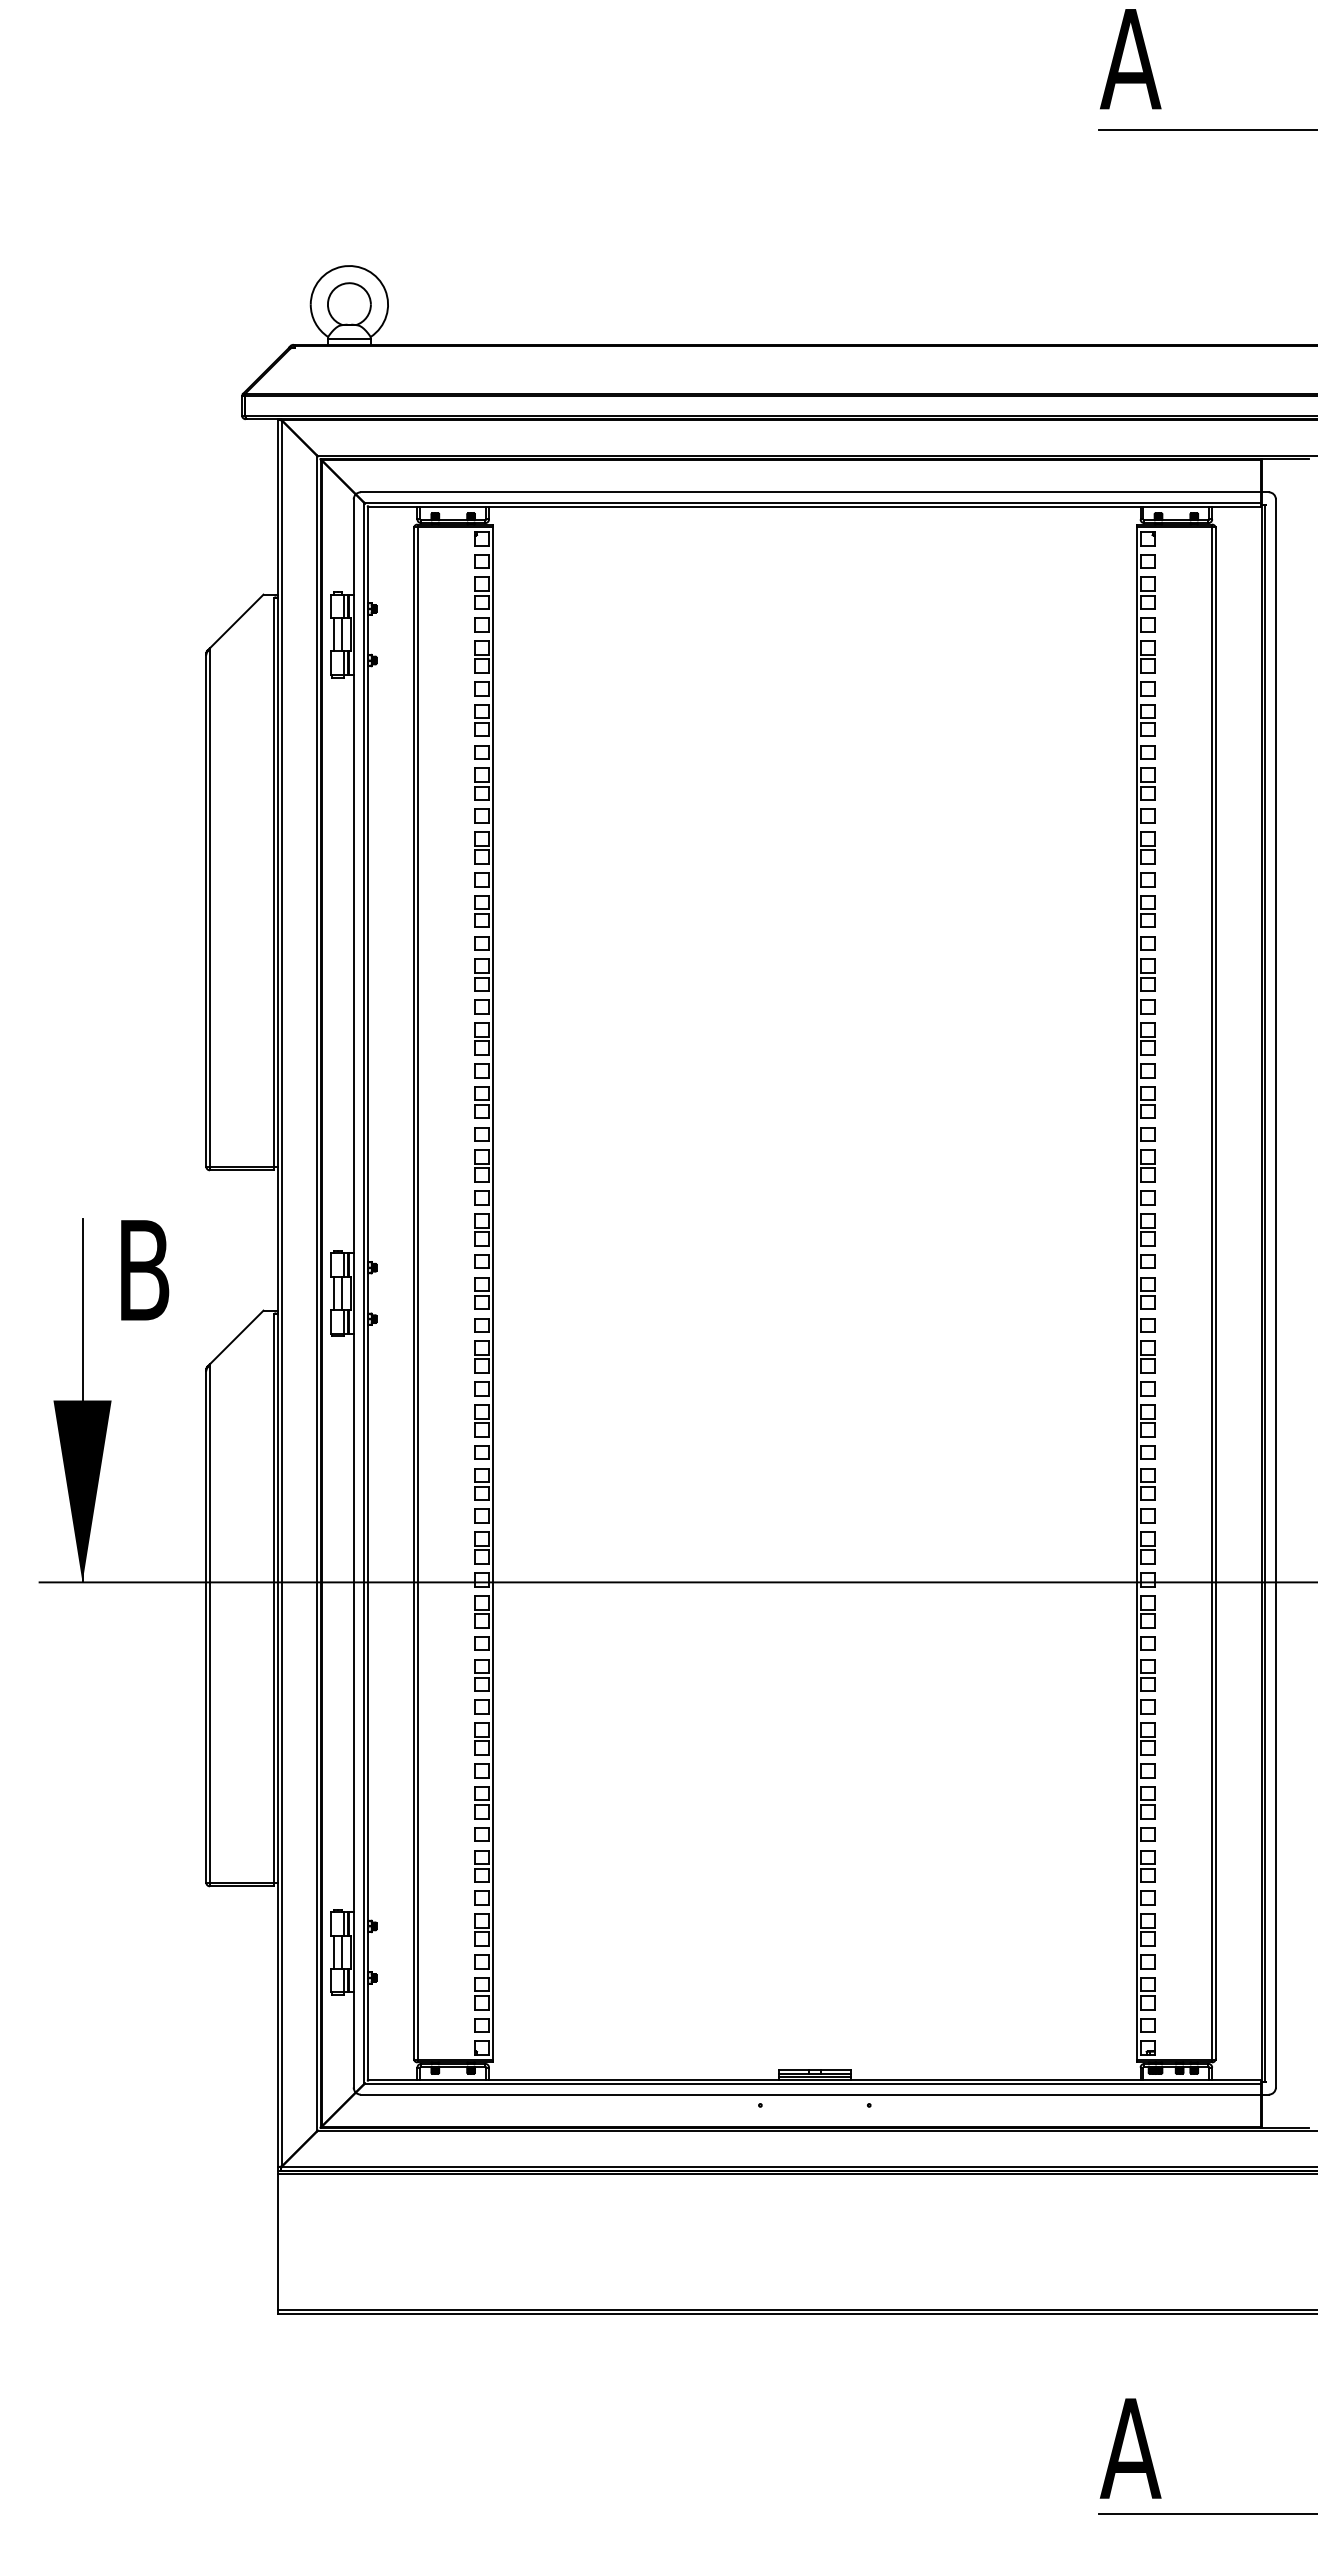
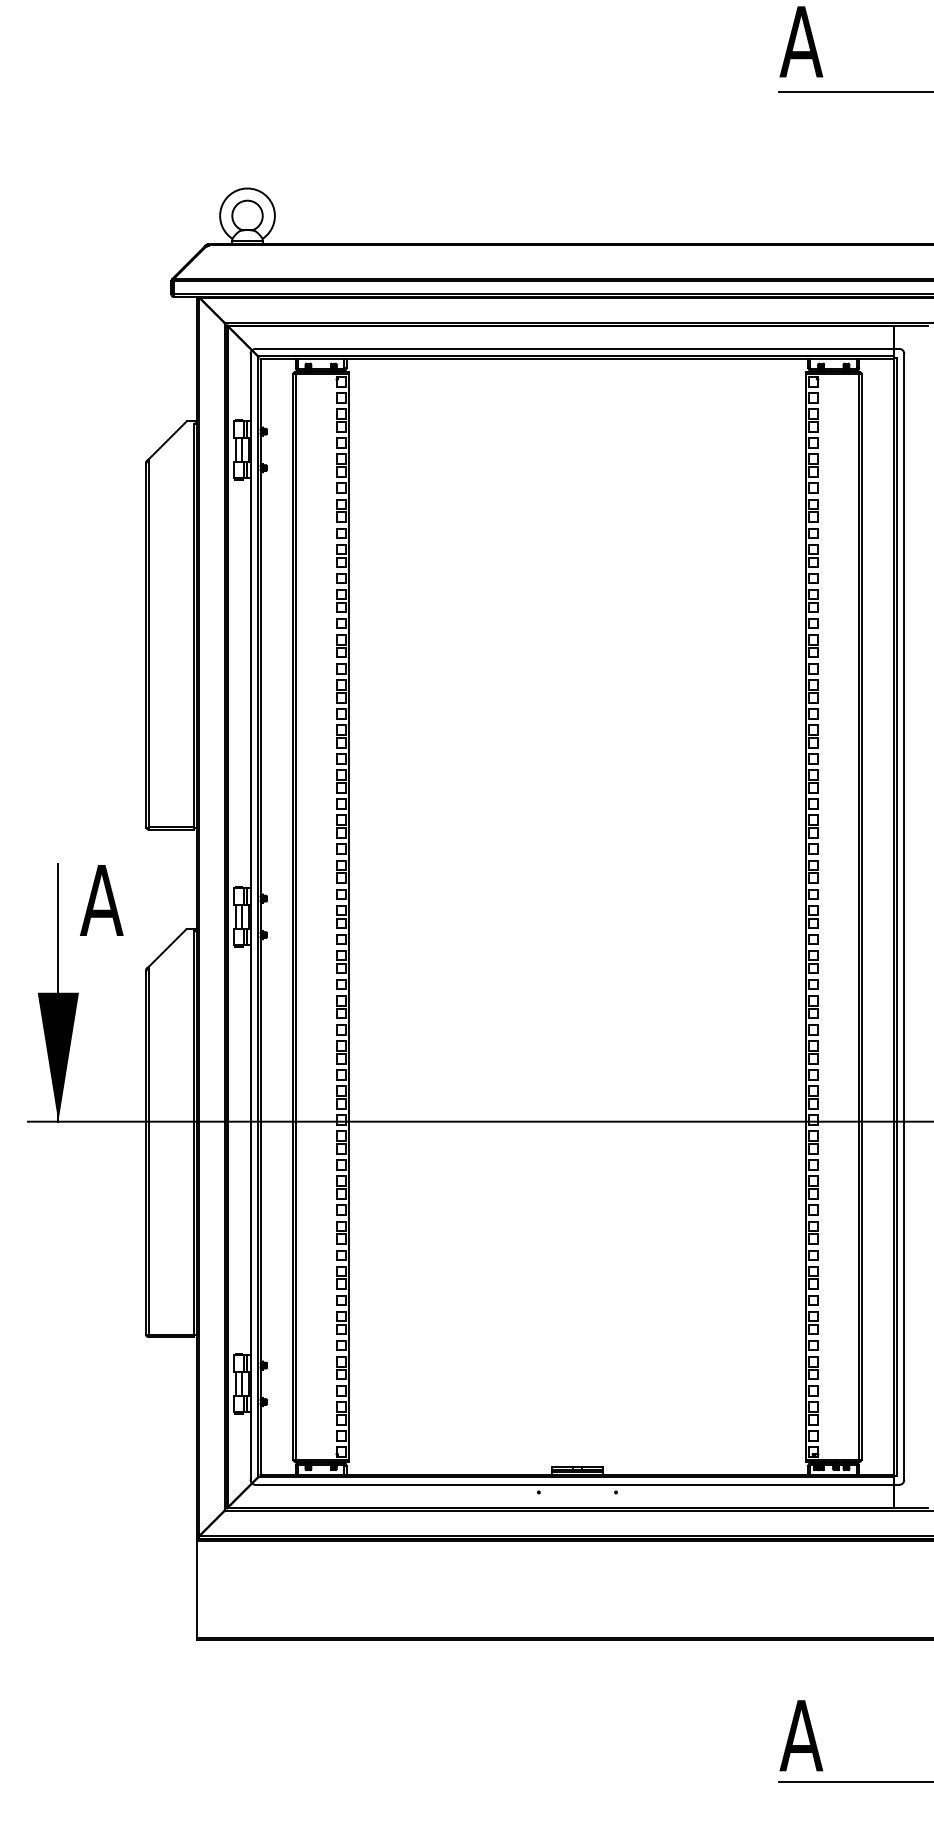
text: (143, 1270) -> (101, 900), B -> A

